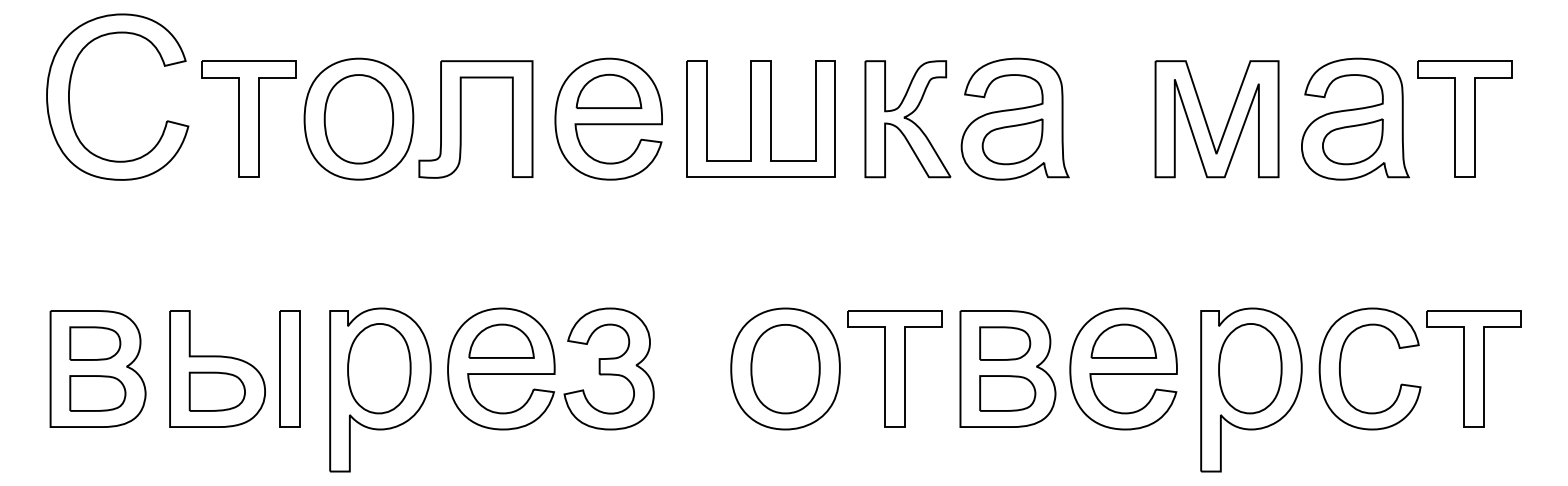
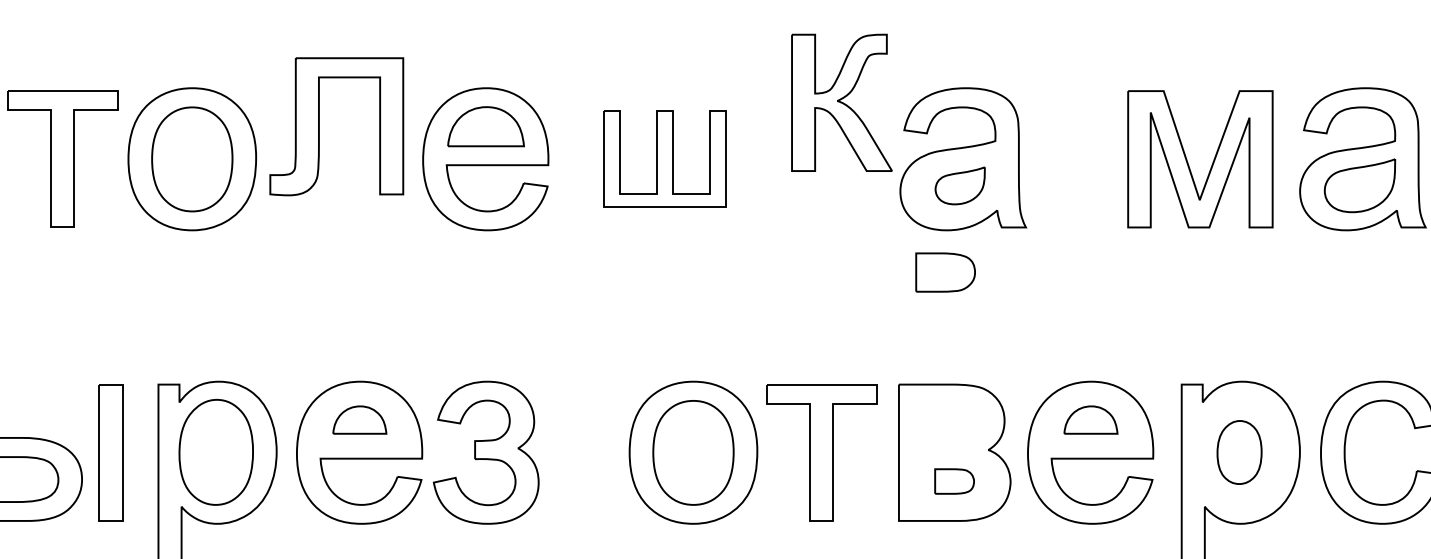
part: (760, 118) -> (664, 158), size x0.7
part: (461, 119) -> (319, 126), moved
part: (907, 119) -> (841, 103), moved
part: (1012, 141) -> (960, 185), size x0.7
part: (501, 340) -> (359, 419), size x0.7
part: (1123, 340) -> (1090, 419), size x0.7
part: (1005, 343) -> (945, 272), moved
part: (1250, 368) -> (1239, 452), size x0.6
part: (1007, 393) -> (954, 481), size x0.6

